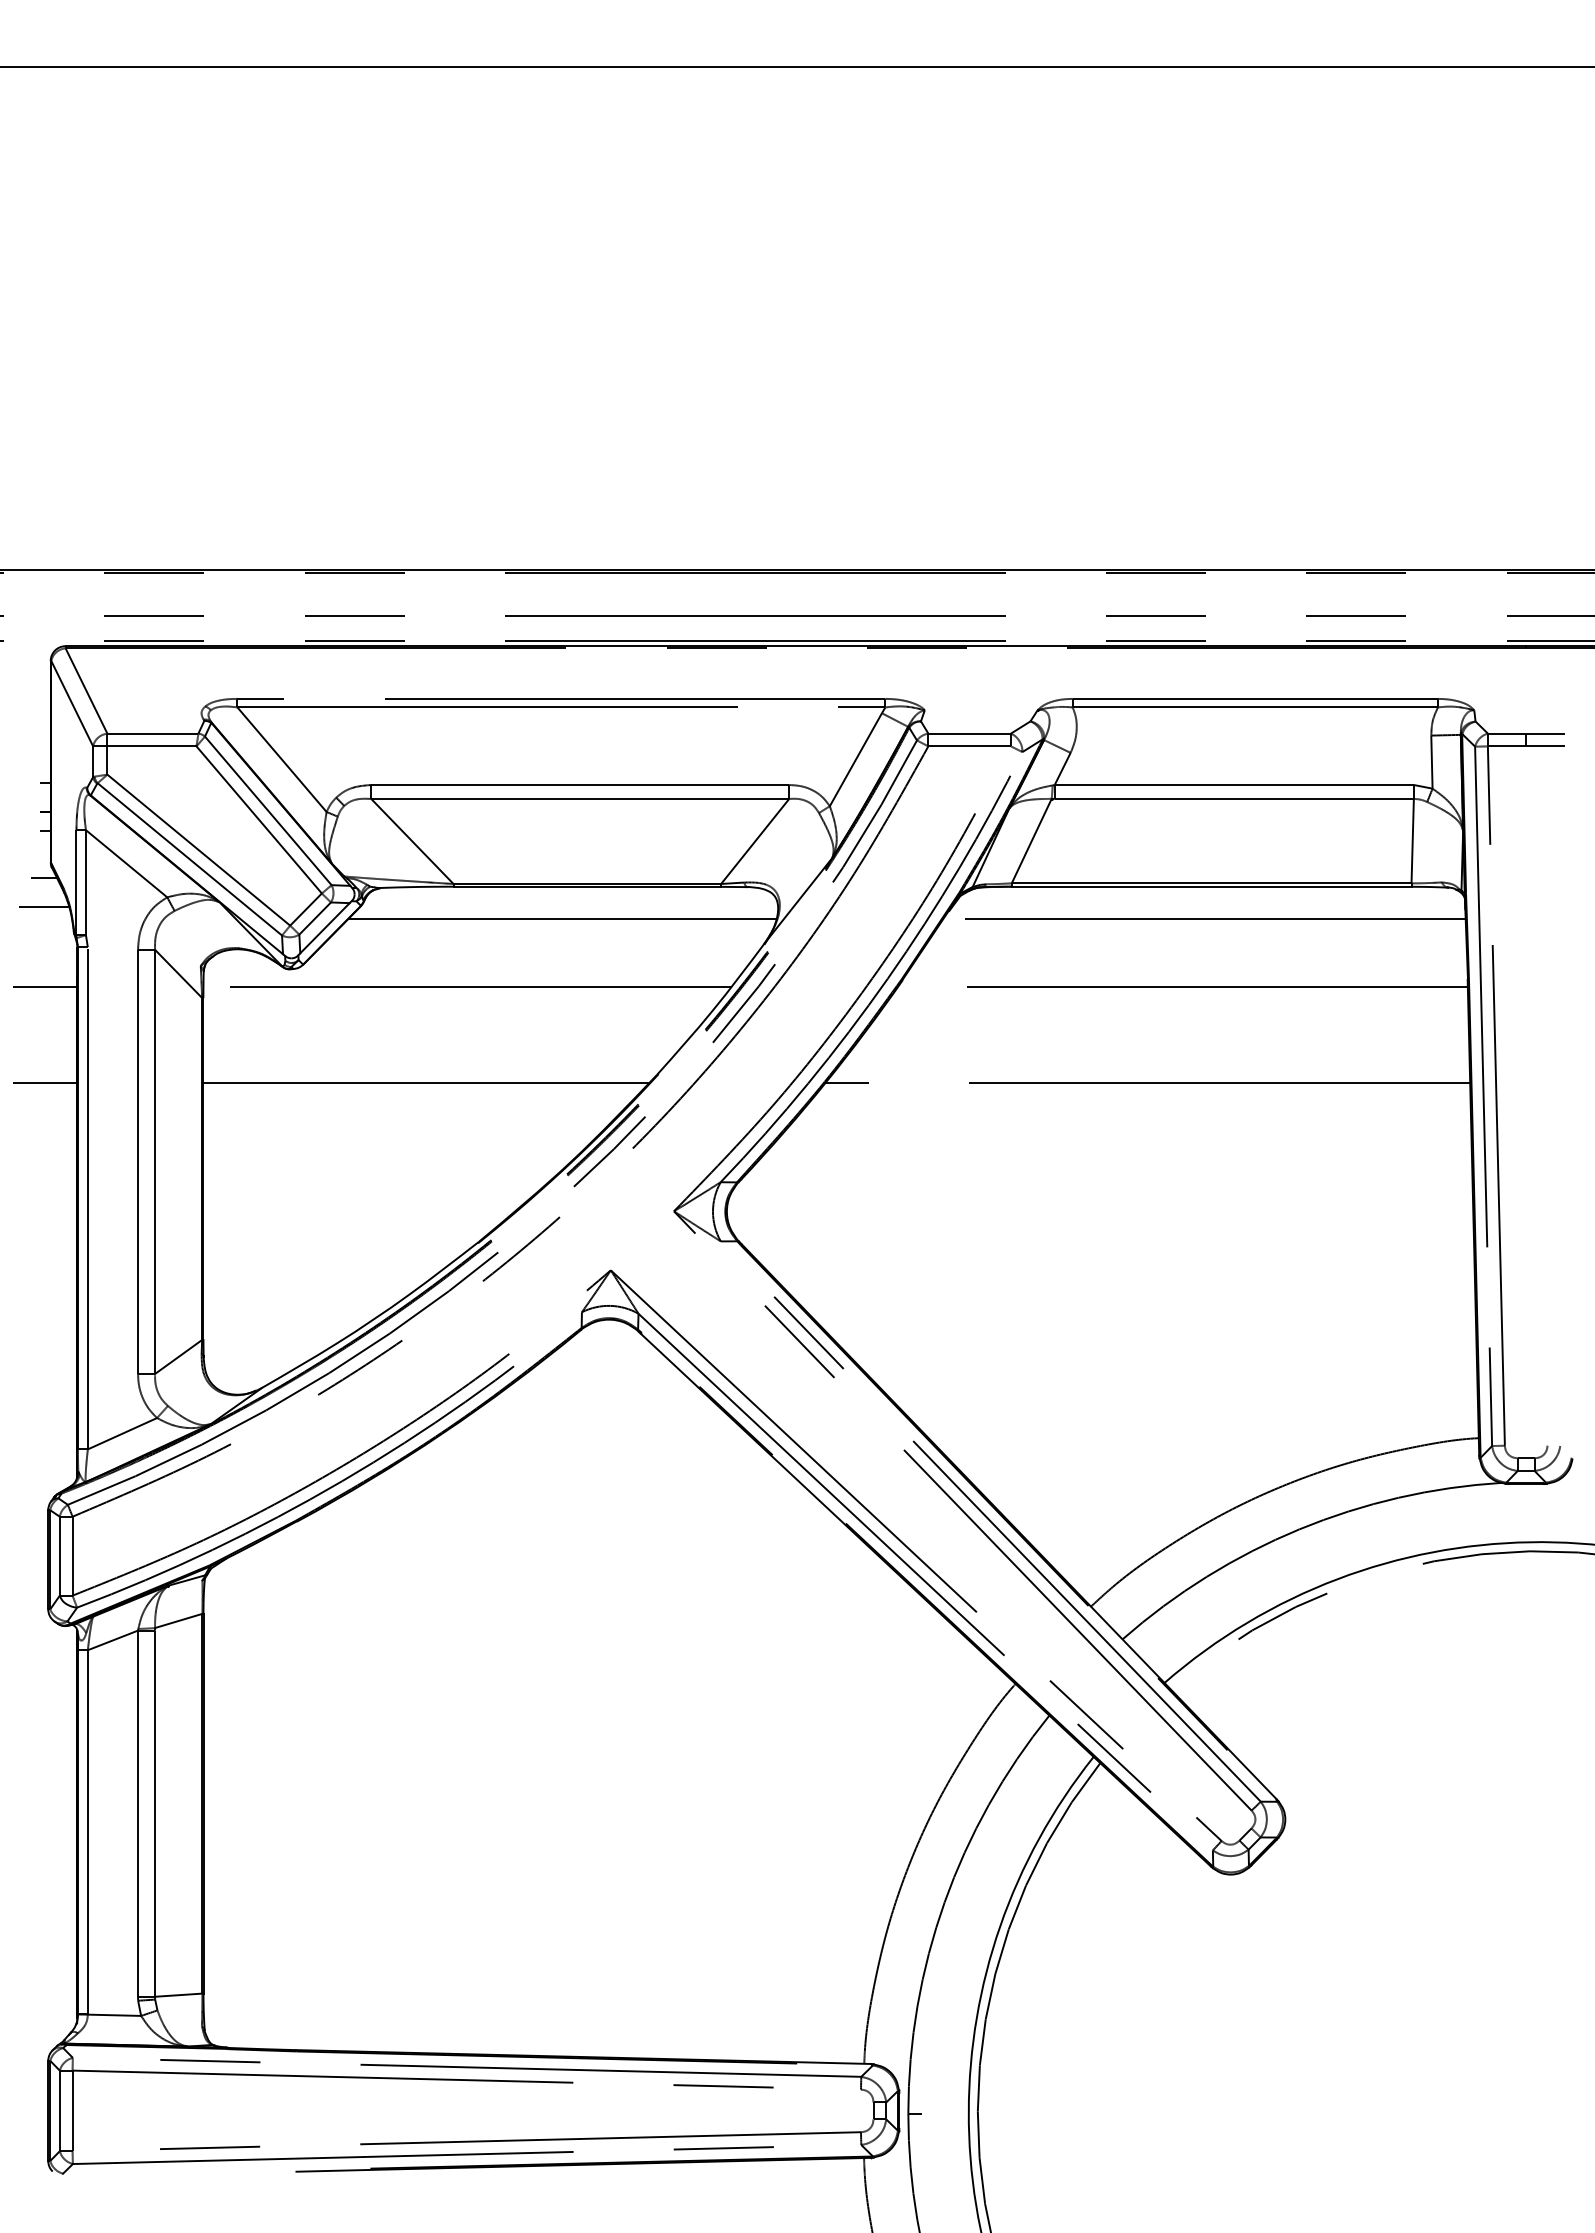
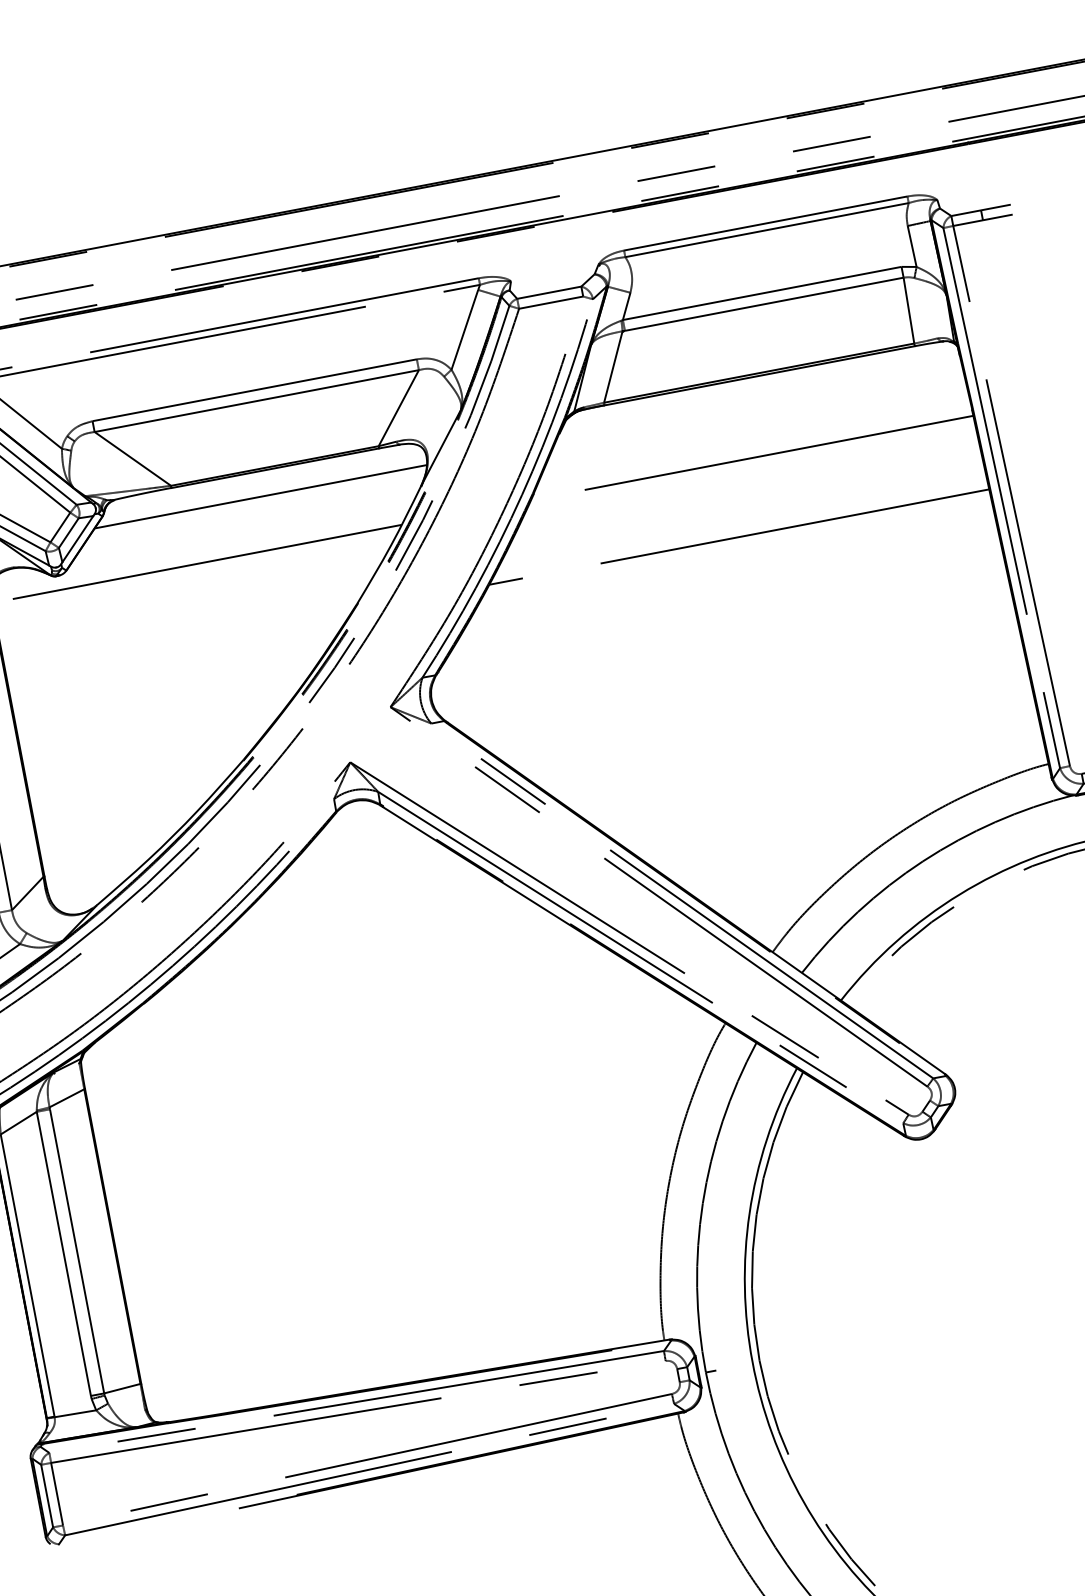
line: (1204, 918) -> (758, 401), removed
line: (426, 1082) -> (179, 643), removed

